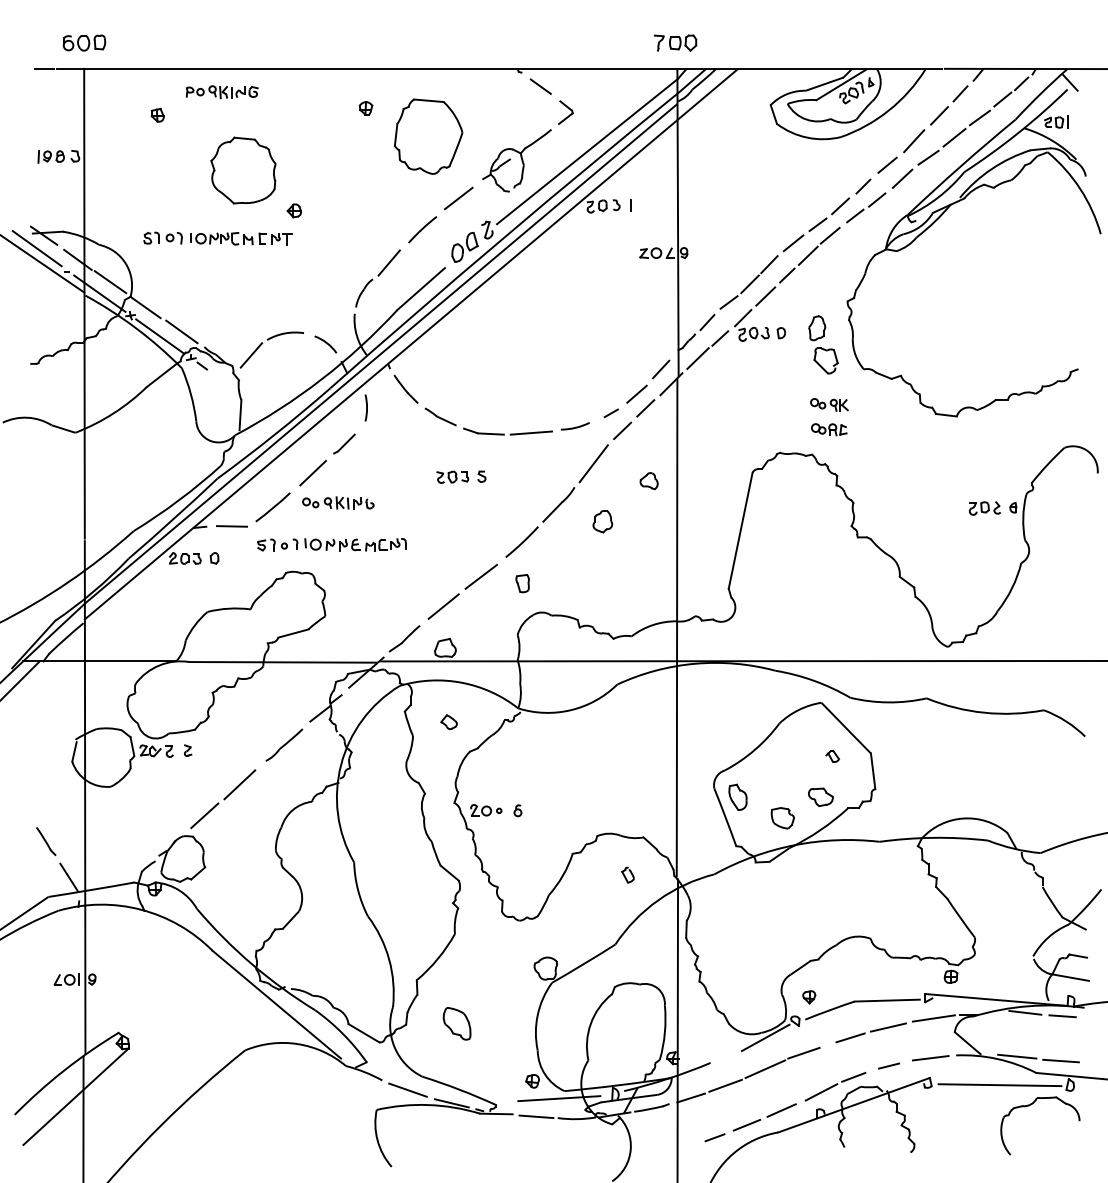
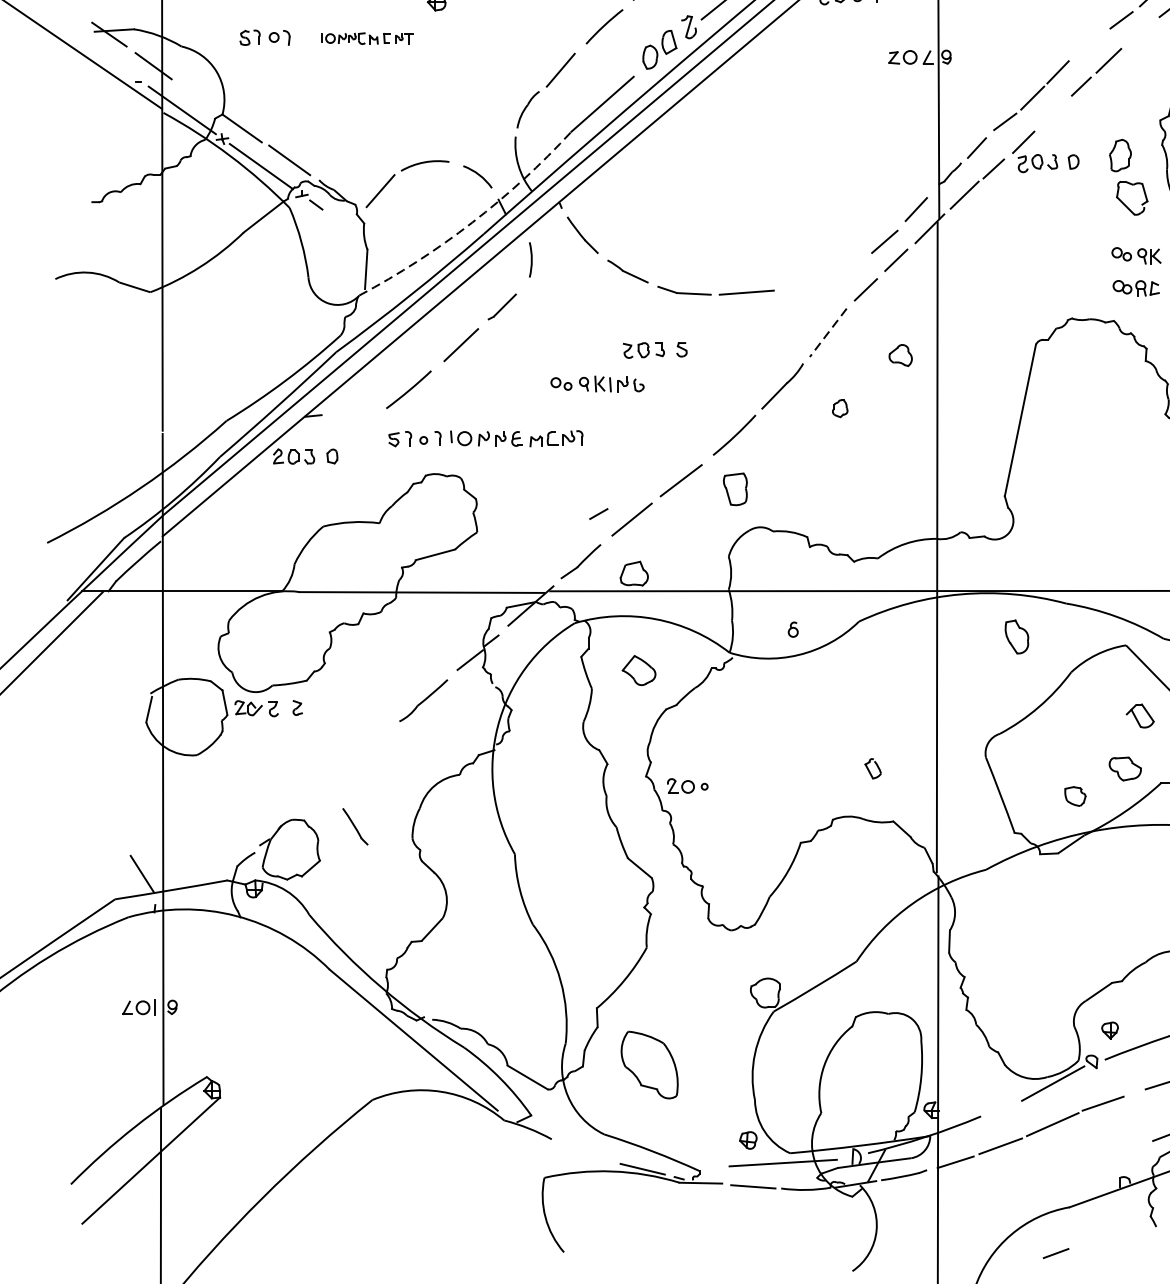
line: (829, 235) -> (1136, 34), removed
part: (241, 238) -> (367, 38), size x0.7
line: (793, 243) -> (1089, 44), removed
line: (36, 248) -> (99, 51), removed
line: (110, 282) -> (196, 95), removed
line: (765, 296) -> (1052, 114), removed
arc: (321, 379) -> (472, 222), solid -> dashed
line: (610, 413) -> (597, 514), moved
arc: (575, 426) -> (804, 284), removed
line: (593, 464) -> (827, 333), solid -> dashed
part: (338, 502) -> (597, 383), moved
part: (602, 521) -> (839, 408), size x0.6
line: (231, 526) -> (354, 414), removed
part: (522, 583) -> (735, 489), size x1.4
part: (448, 722) -> (638, 671), size x1.6
part: (832, 755) -> (1140, 714), size x1.6
line: (239, 784) -> (364, 752), removed
part: (737, 796) -> (1016, 635), moved
part: (517, 810) -> (792, 629), moved
line: (204, 815) -> (319, 792), removed
part: (782, 818) -> (1075, 796), size x0.7
part: (46, 841) -> (355, 826), moved
part: (627, 874) -> (872, 767), moved
part: (456, 1023) -> (648, 1064), size x1.6
line: (407, 1089) -> (584, 1151), removed
line: (821, 1092) -> (1126, 1155), removed
line: (781, 1110) -> (1073, 1178), removed
line: (746, 1124) -> (1028, 1196), removed
line: (714, 1137) -> (1055, 1253), moved

